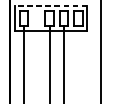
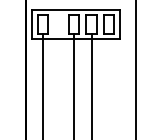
line: (50, 5) -> (75, 9), dashed -> solid

